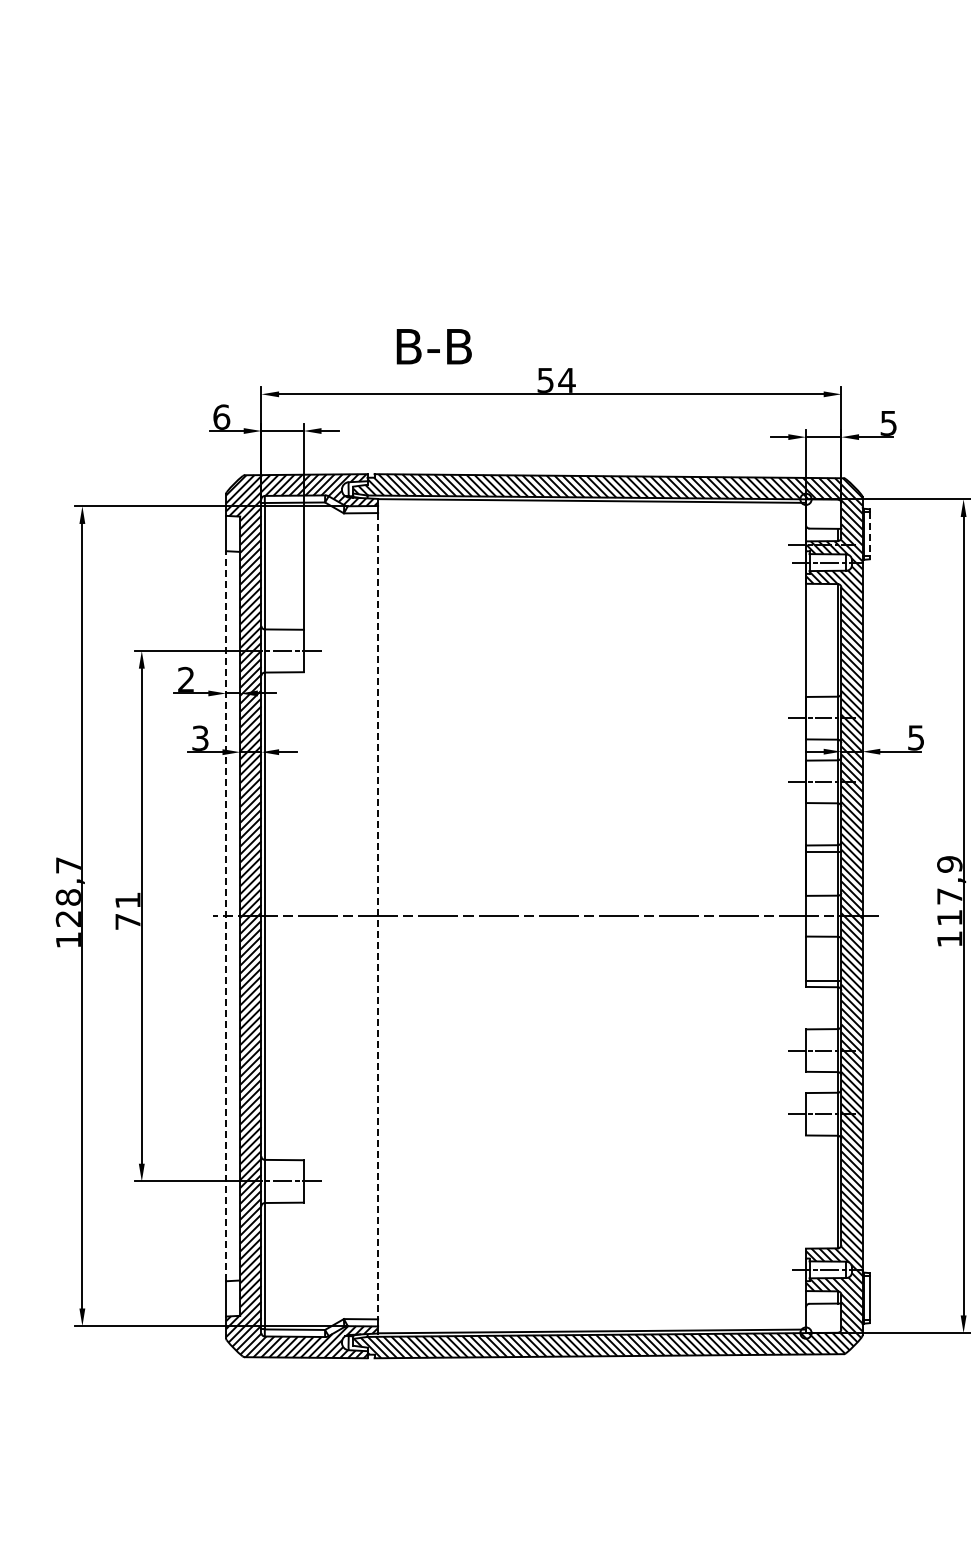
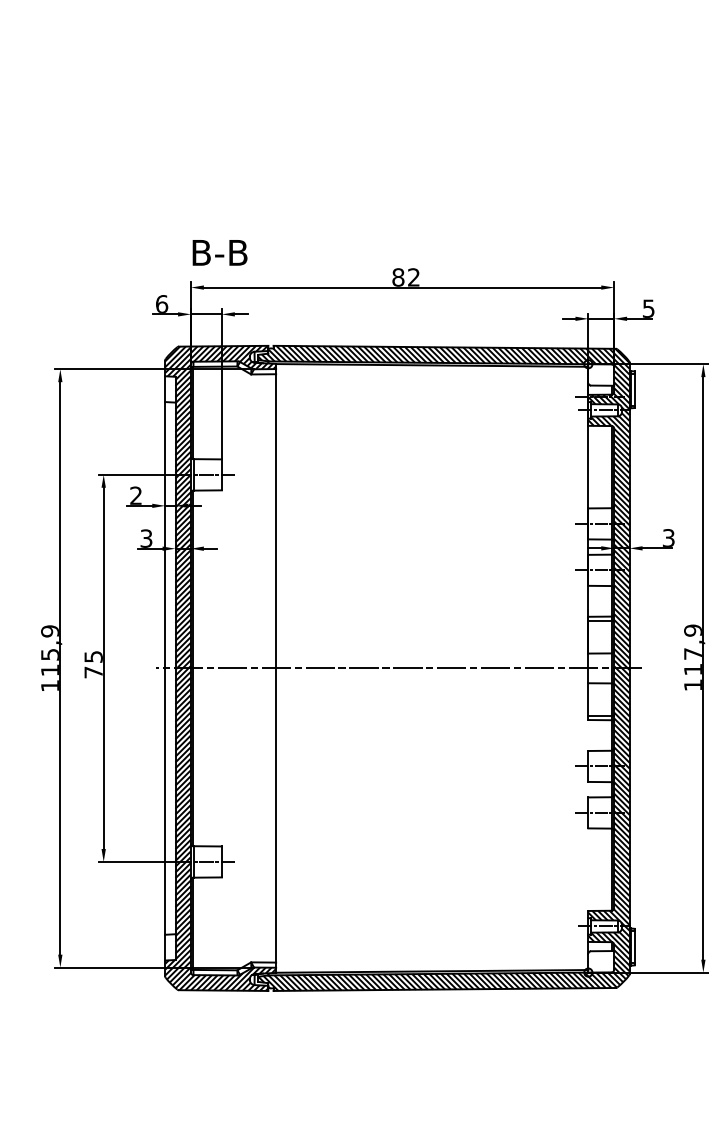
text: (433, 346) -> (219, 252), moved
text: (556, 379) -> (406, 276), 54 -> 82
line: (869, 534) -> (634, 389), dashed -> solid
text: (916, 737) -> (669, 538), 5 -> 3
text: (67, 891) -> (49, 650), 128,7 -> 115,9
text: (127, 900) -> (93, 656), 71 -> 75
line: (226, 915) -> (165, 667), dashed -> solid
line: (378, 916) -> (276, 668), dashed -> solid

